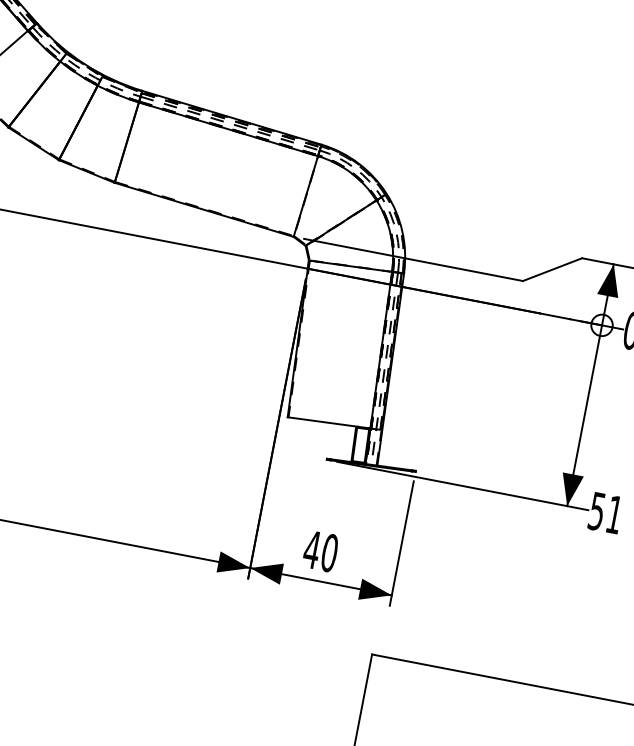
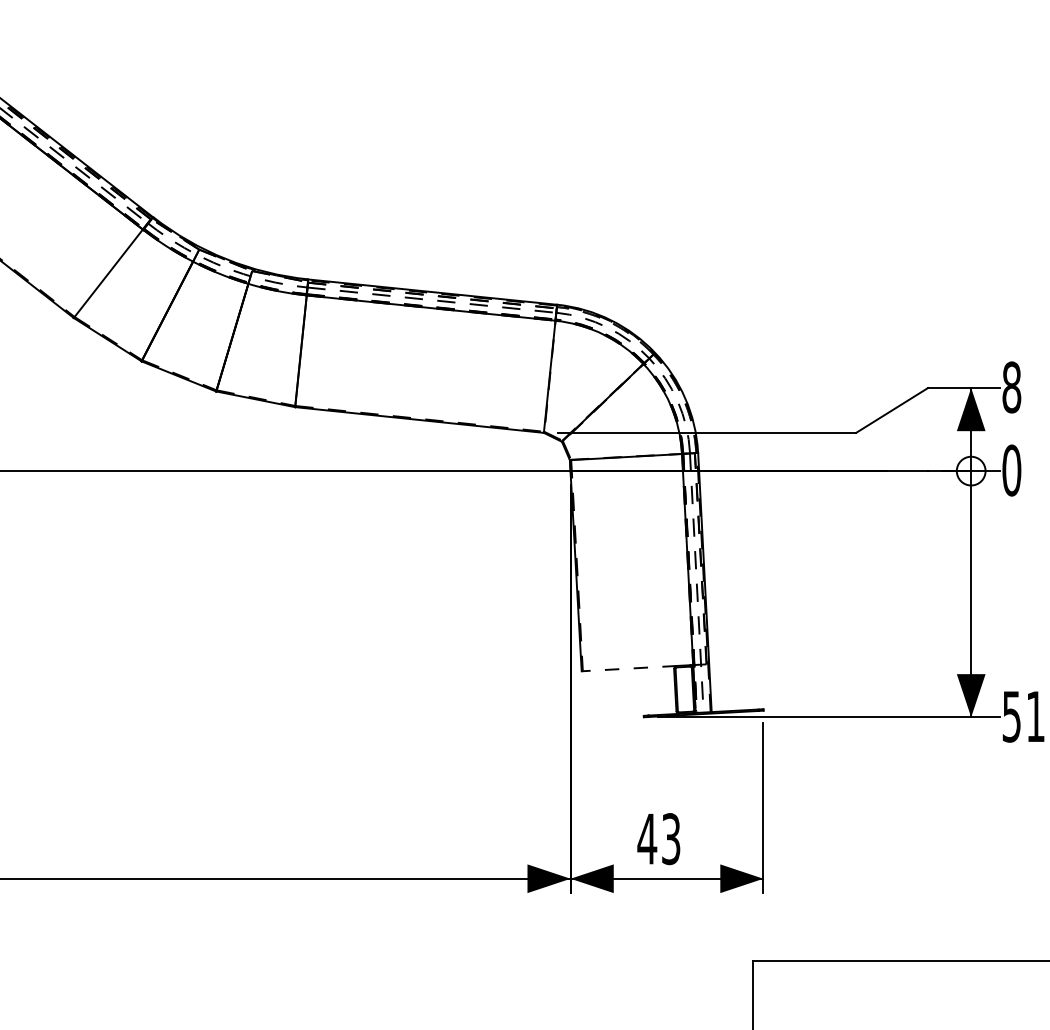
line: (323, 421) -> (629, 668), solid -> dashed
text: (329, 553) -> (670, 839), 40 -> 43

